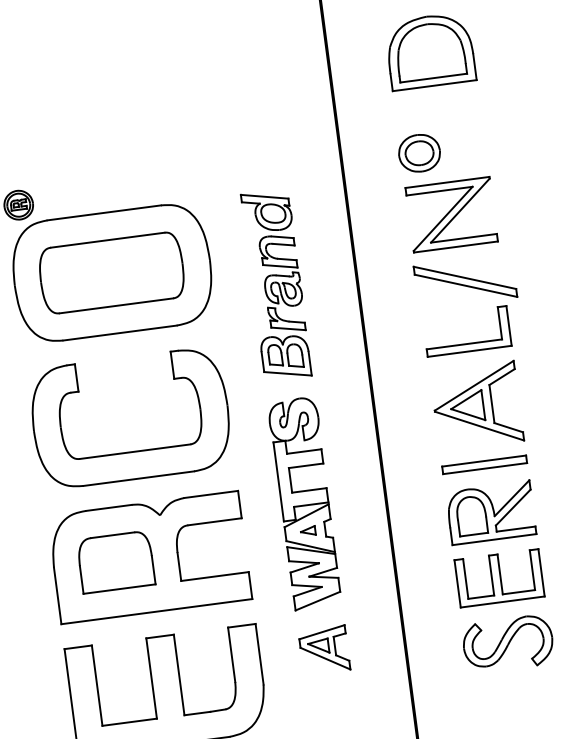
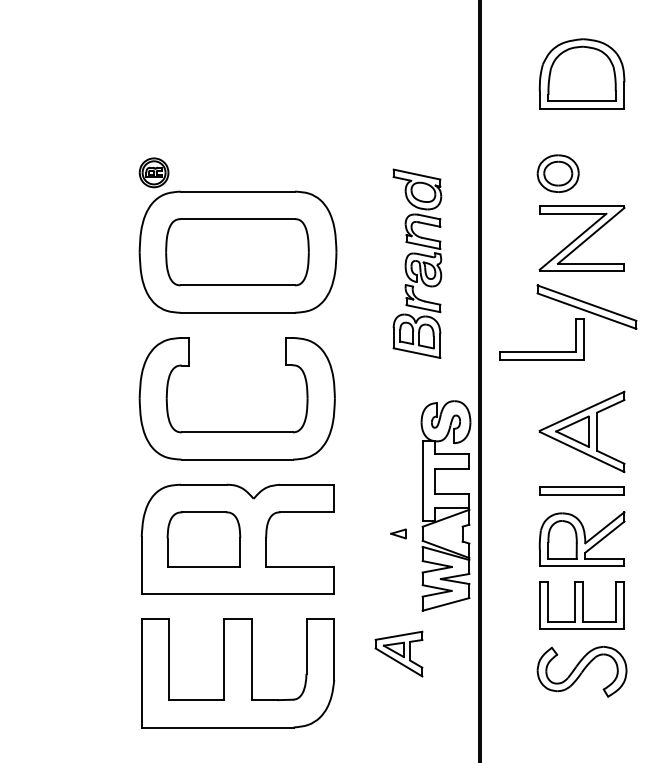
part: (276, 284) -> (417, 263), moved
part: (468, 343) -> (541, 351), moved
part: (304, 503) -> (445, 505), moved

